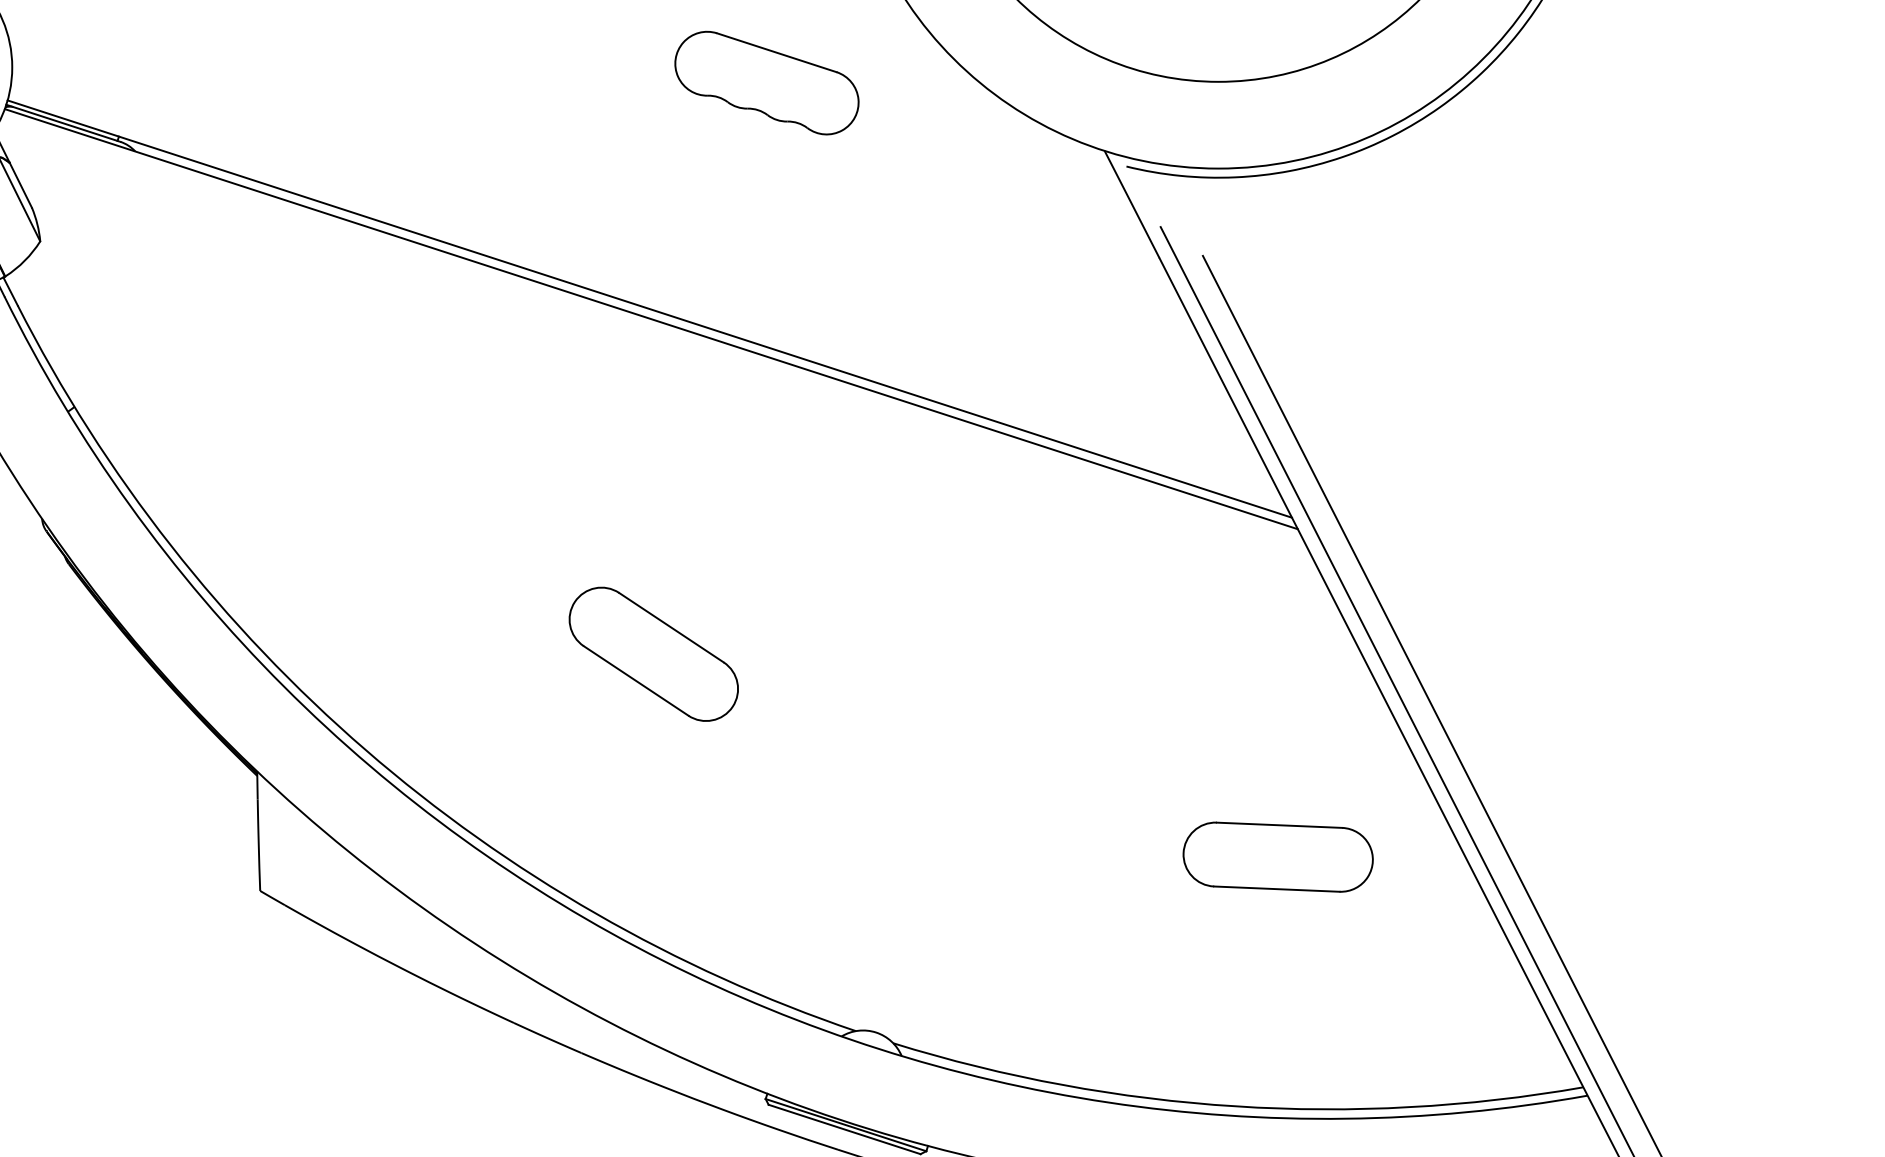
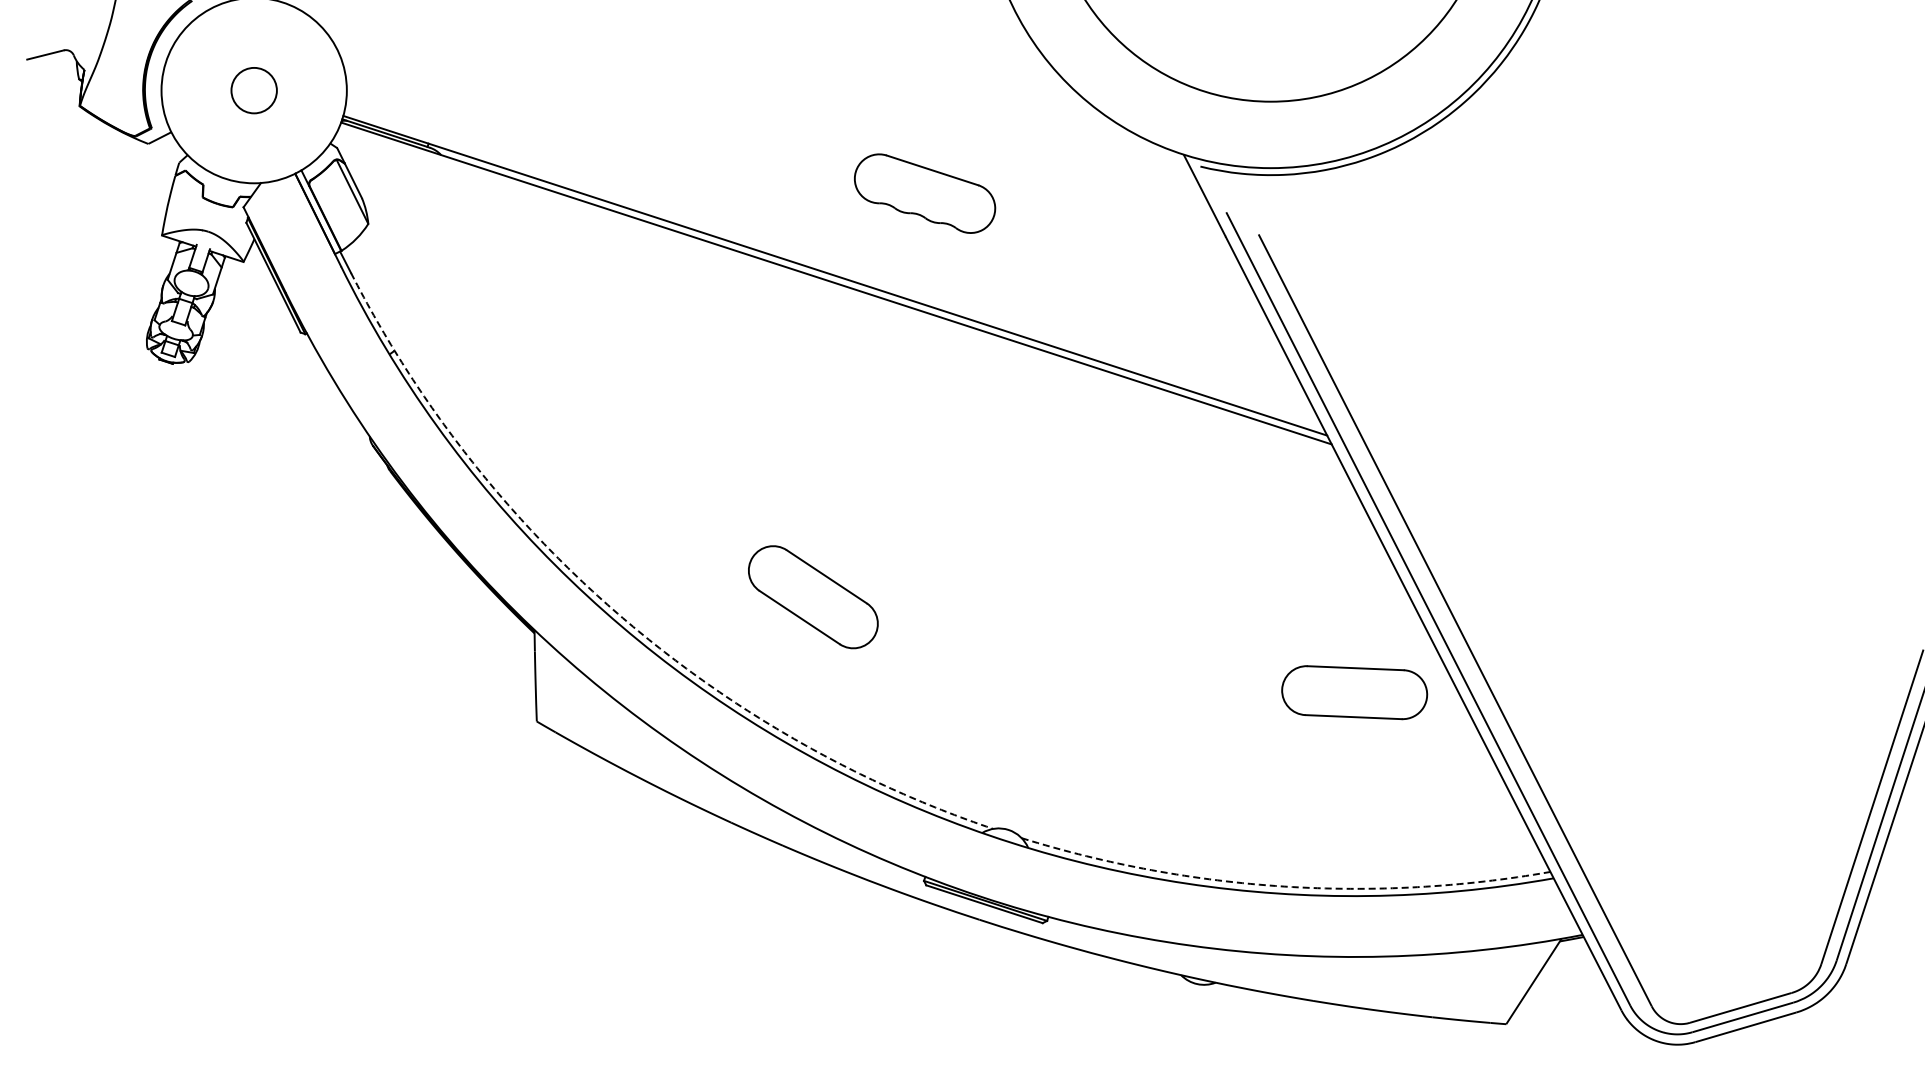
part: (767, 82) -> (925, 193), moved
part: (654, 654) -> (813, 597), moved
arc: (365, 749) -> (617, 613), solid -> dashed
part: (1278, 856) -> (1354, 692), moved
arc: (1236, 1106) -> (1284, 886), solid -> dashed

